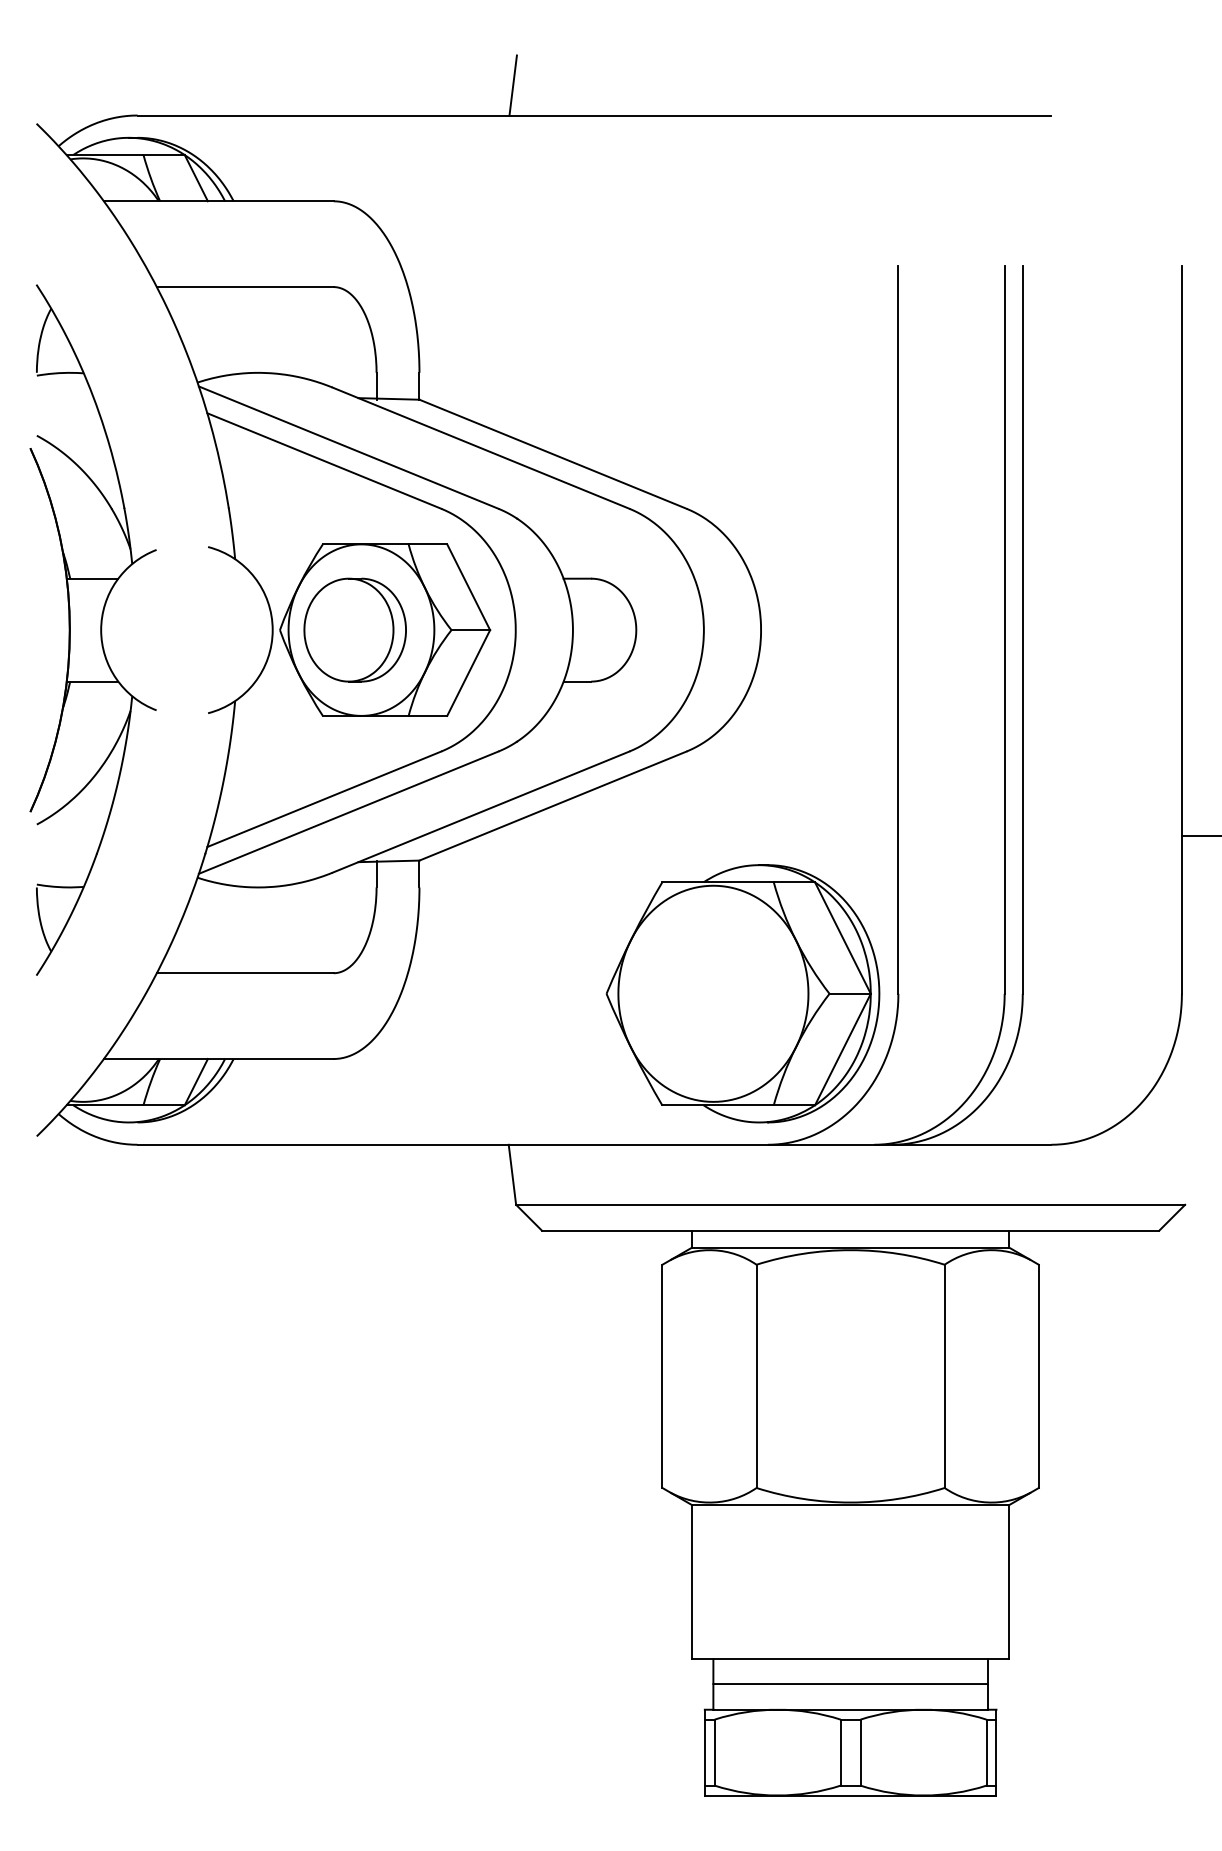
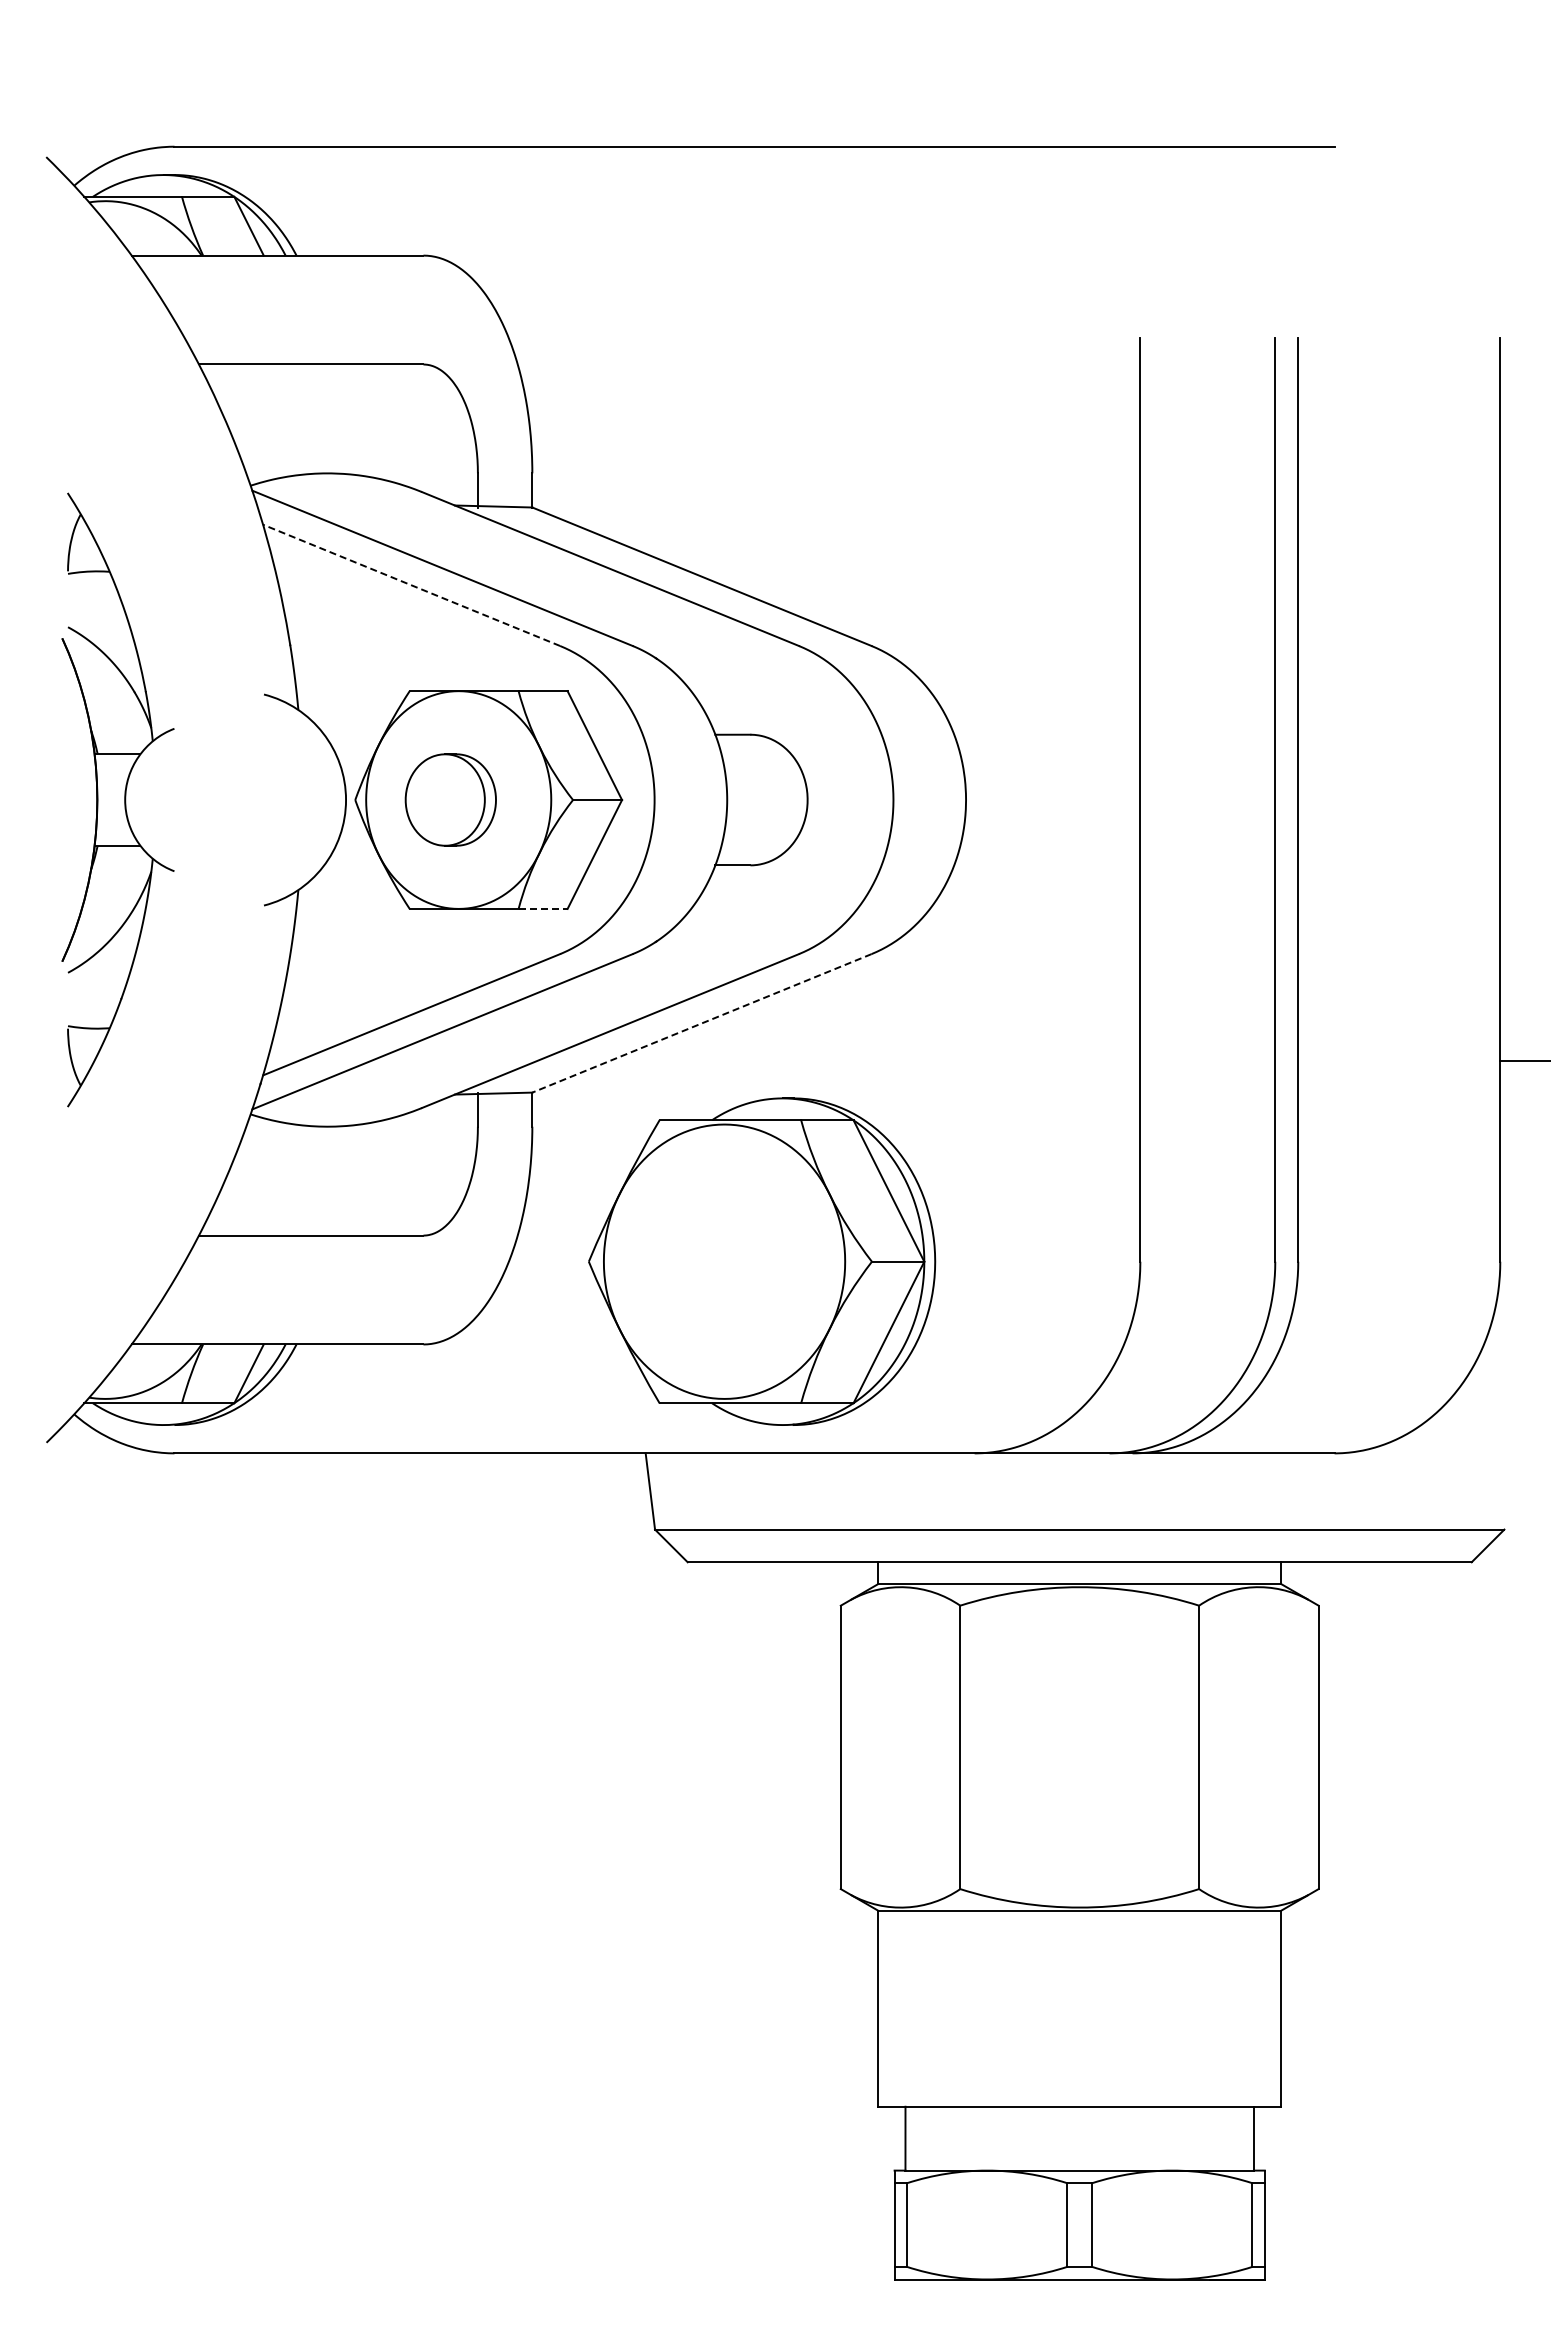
line: (513, 85) -> (651, 108), removed
line: (324, 461) -> (411, 585), solid -> dashed
part: (92, 629) -> (117, 799), size x0.7
part: (354, 629) -> (450, 799), size x0.7
line: (428, 715) -> (543, 908), solid -> dashed
line: (552, 806) -> (701, 1023), solid -> dashed
part: (743, 993) -> (762, 1261), moved
line: (850, 1683) -> (1079, 2137), removed

